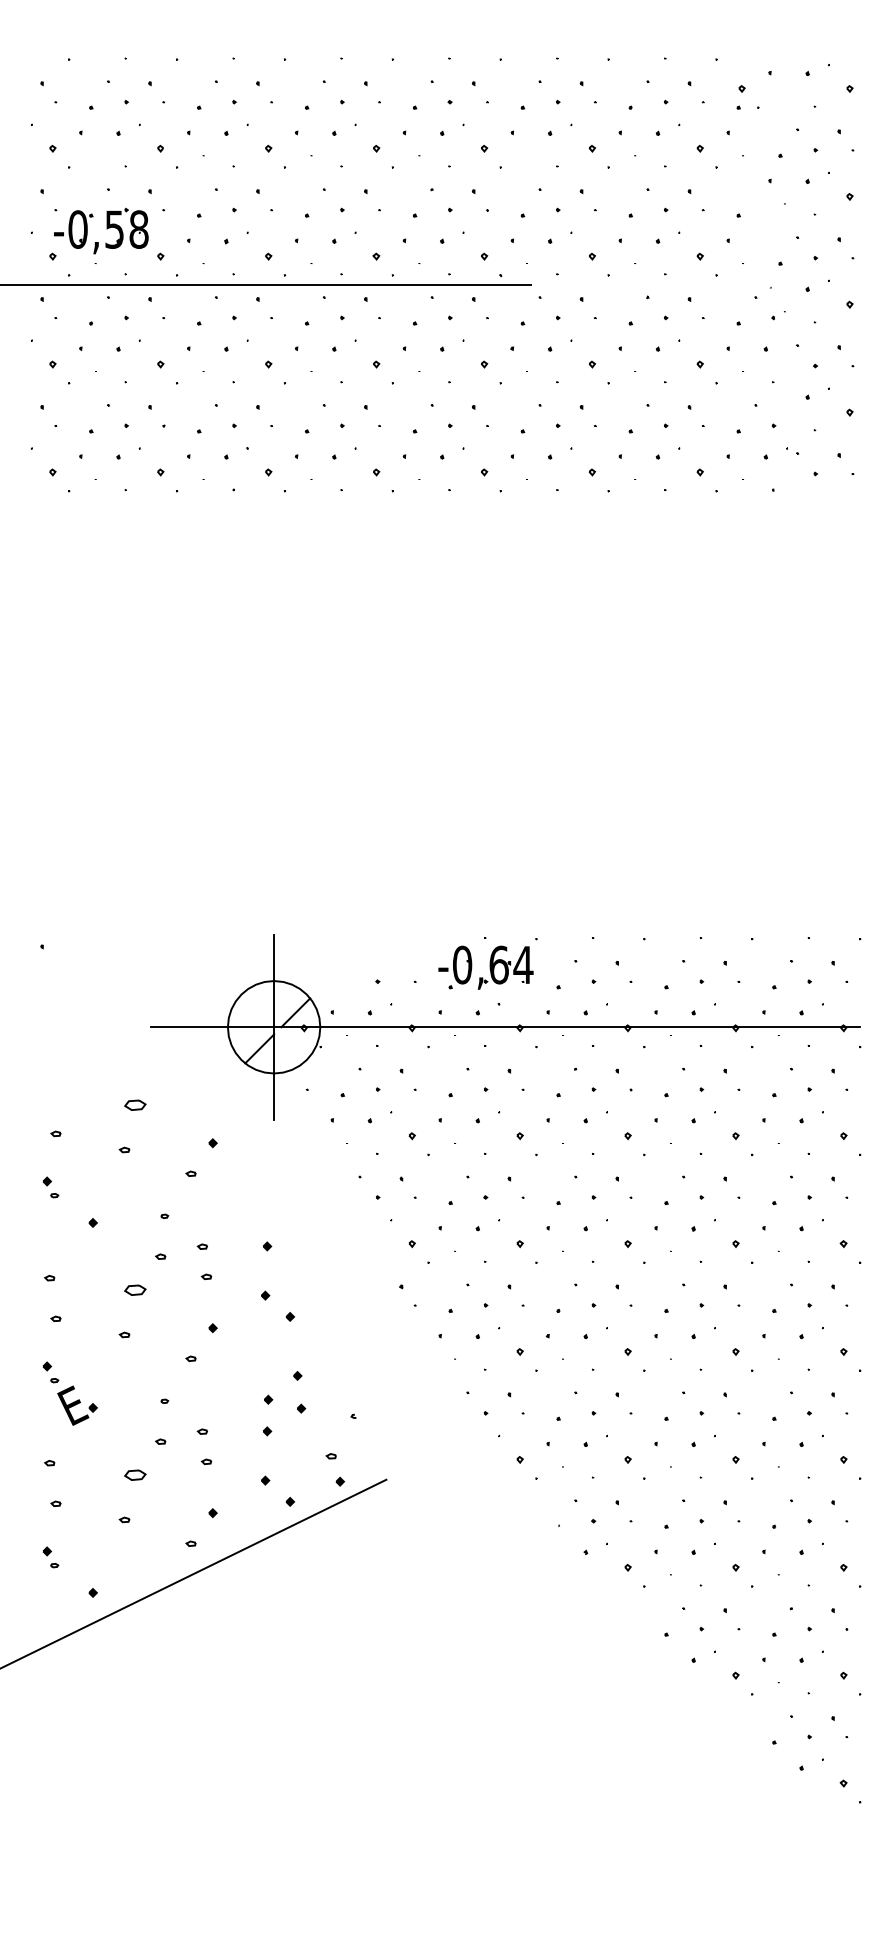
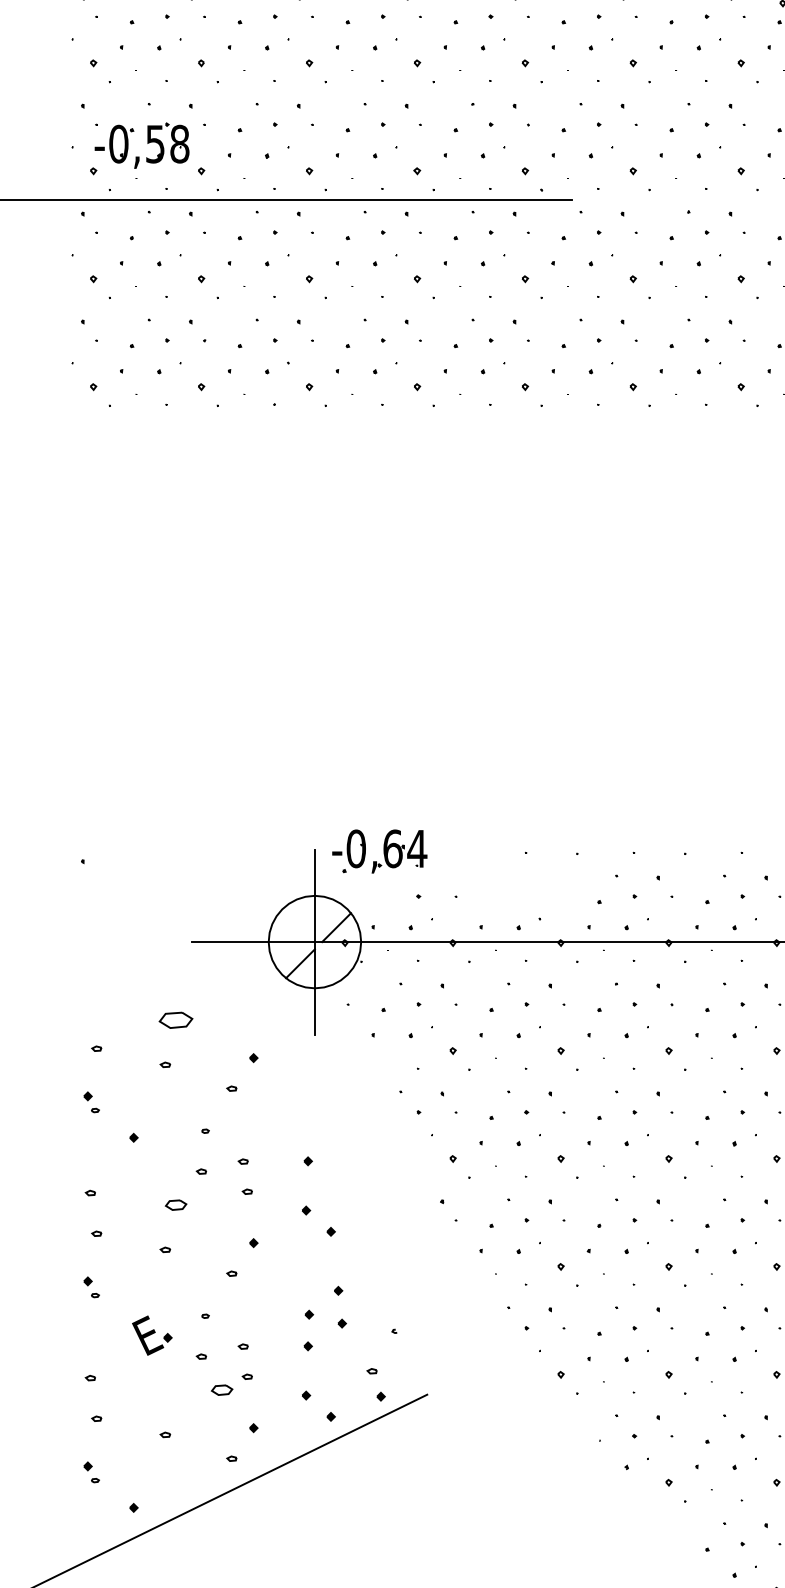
part: (485, 967) -> (379, 851), moved
part: (135, 1104) -> (176, 1019), size x1.6
part: (77, 1405) -> (152, 1335), moved
part: (135, 1474) -> (222, 1389), moved

